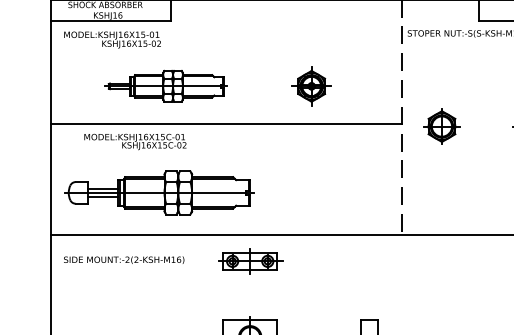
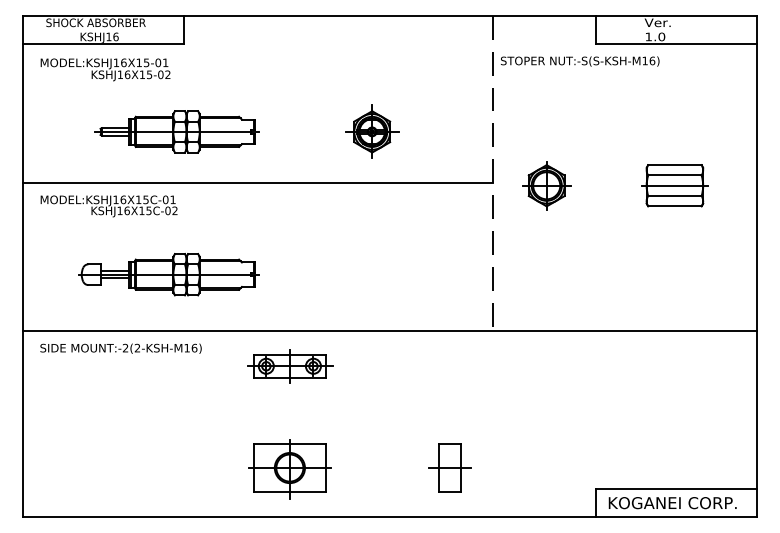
text: (134, 142) -> (108, 206), moved
part: (159, 192) -> (168, 274), size x0.71
text: (123, 260) -> (120, 348), moved

